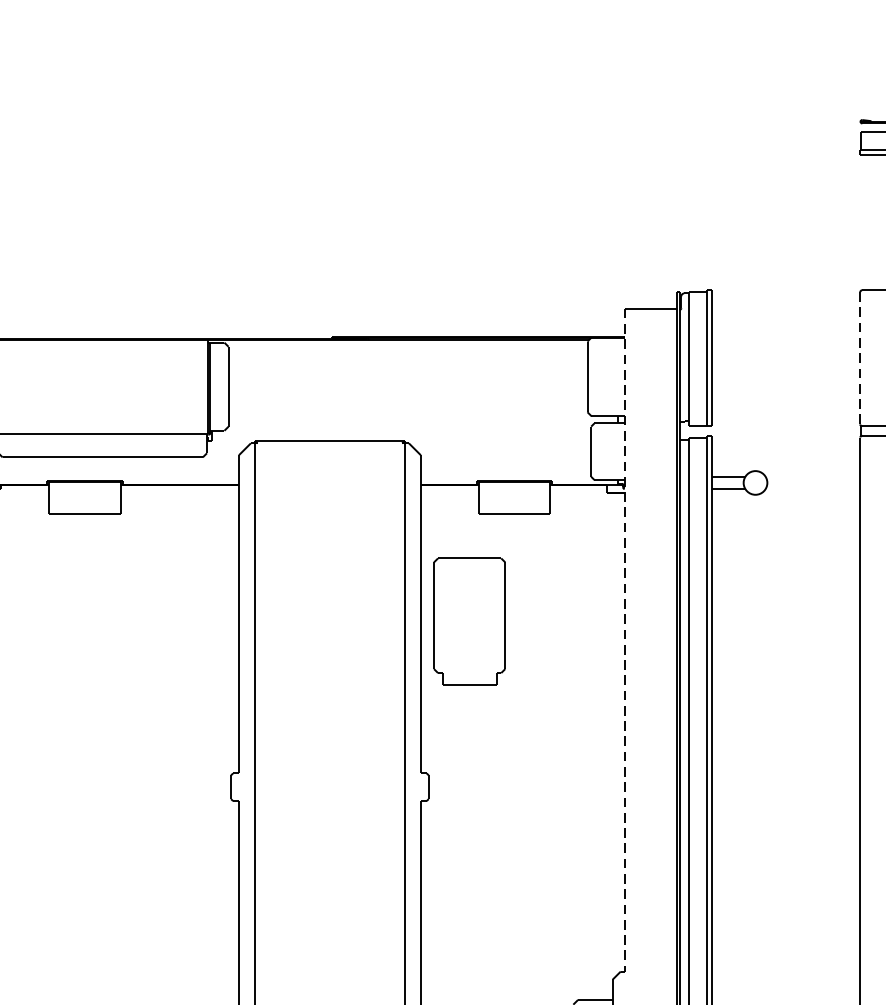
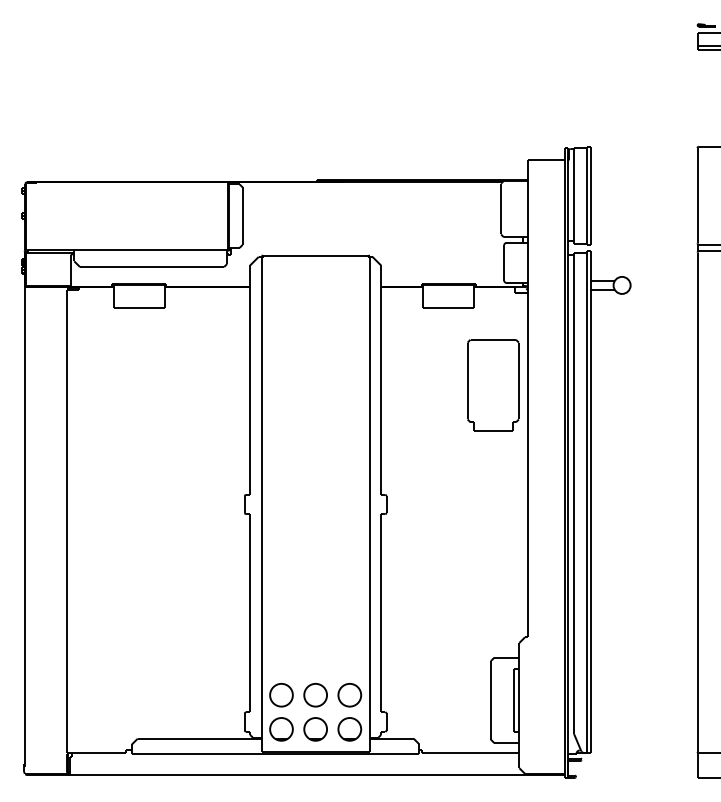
line: (860, 358) -> (697, 195), dashed -> solid
part: (469, 621) -> (493, 385), moved
line: (624, 639) -> (527, 398), dashed -> solid

